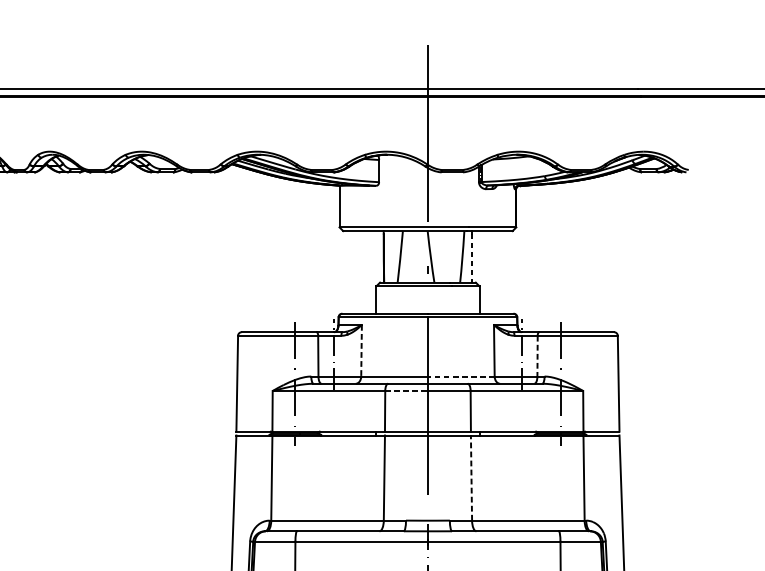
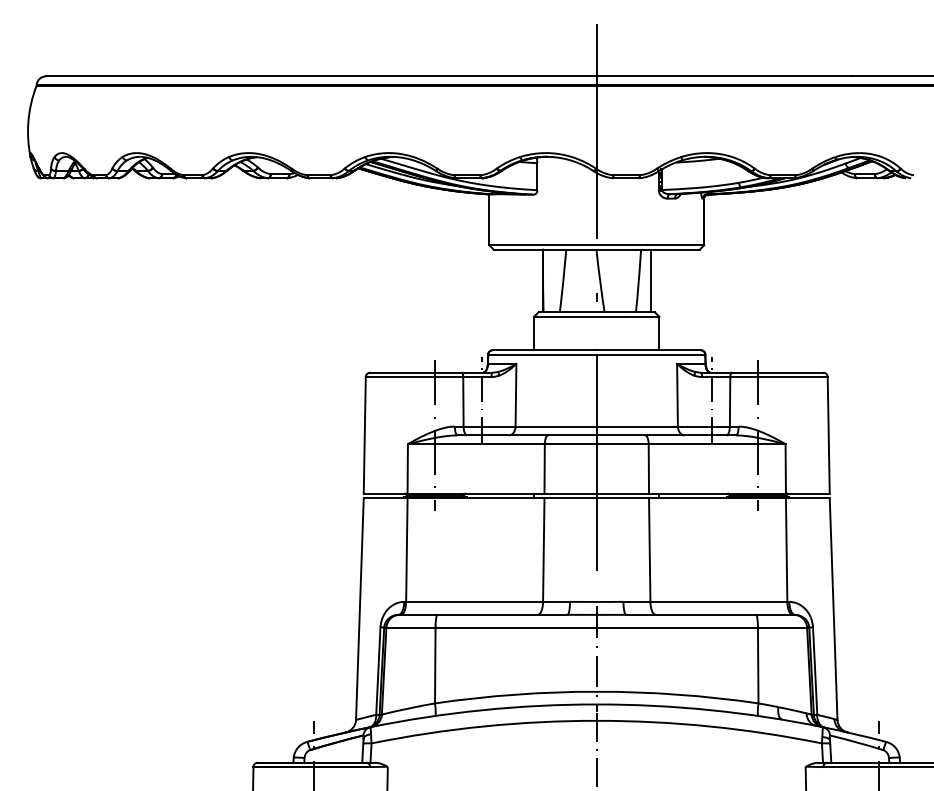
line: (472, 258) -> (650, 282), dashed -> solid
line: (361, 350) -> (515, 395), dashed -> solid
line: (537, 355) -> (730, 401), dashed -> solid
line: (461, 376) -> (637, 426), dashed -> solid
line: (406, 391) -> (570, 444), dashed -> solid
line: (471, 478) -> (649, 550), dashed -> solid

